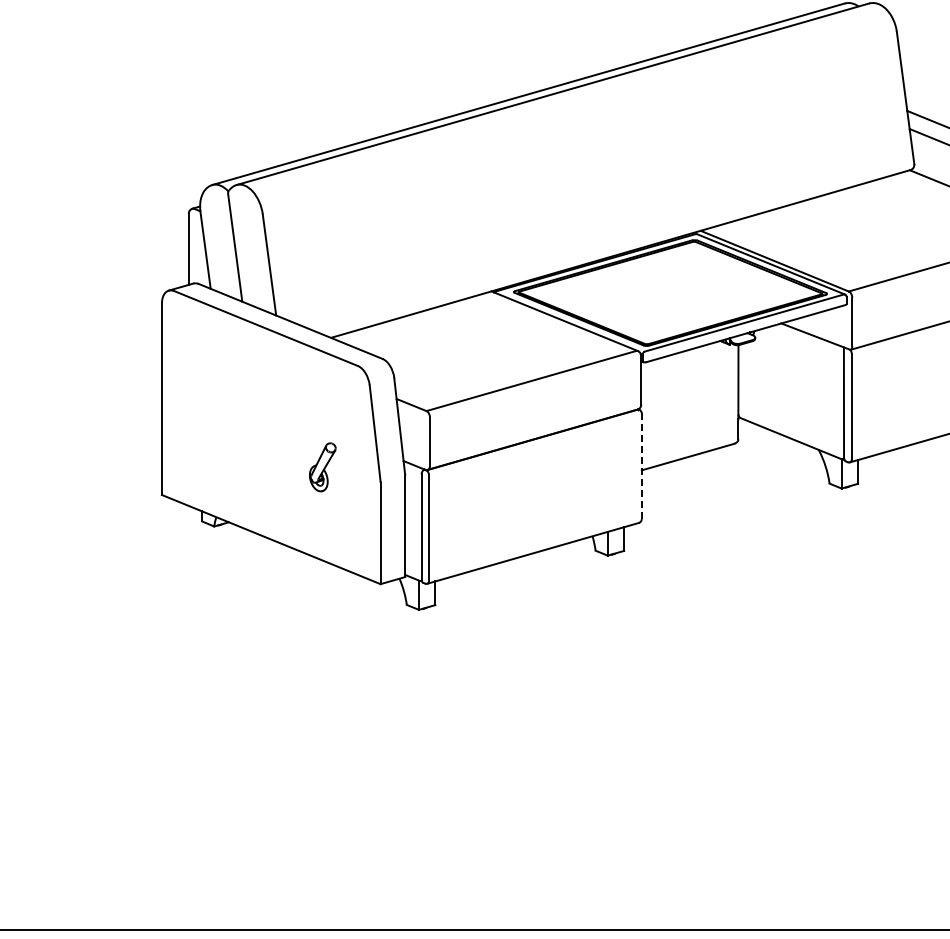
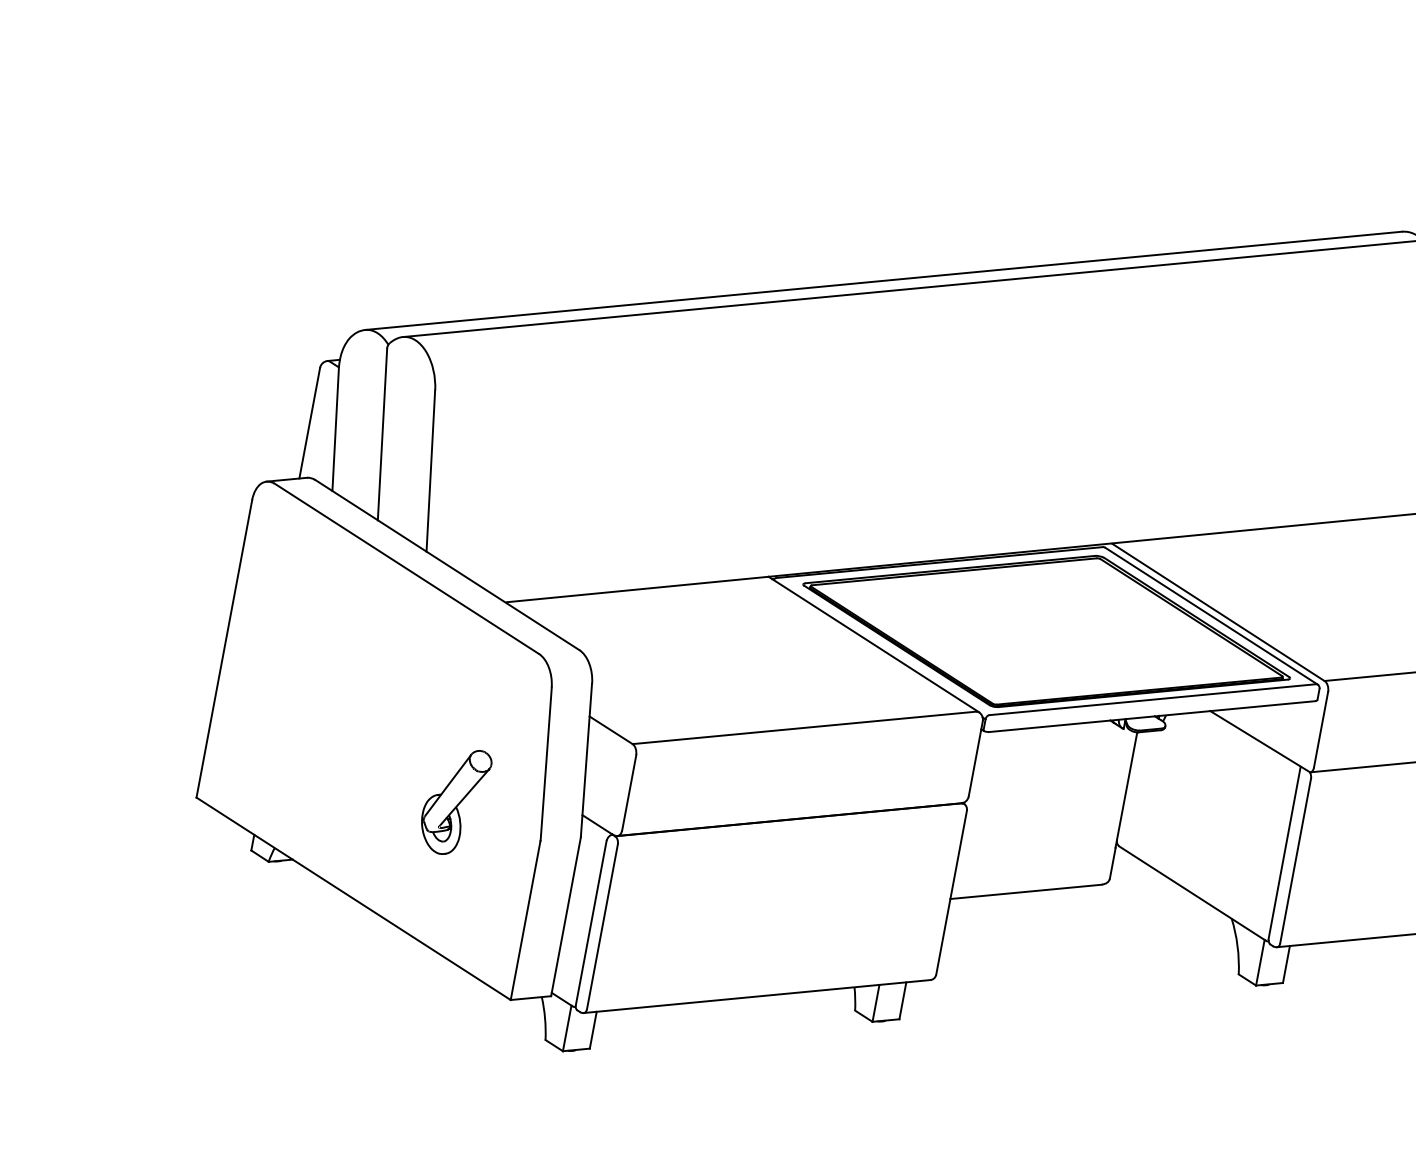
line: (641, 466) -> (951, 892), dashed -> solid
part: (322, 467) -> (454, 801), size x1.43

